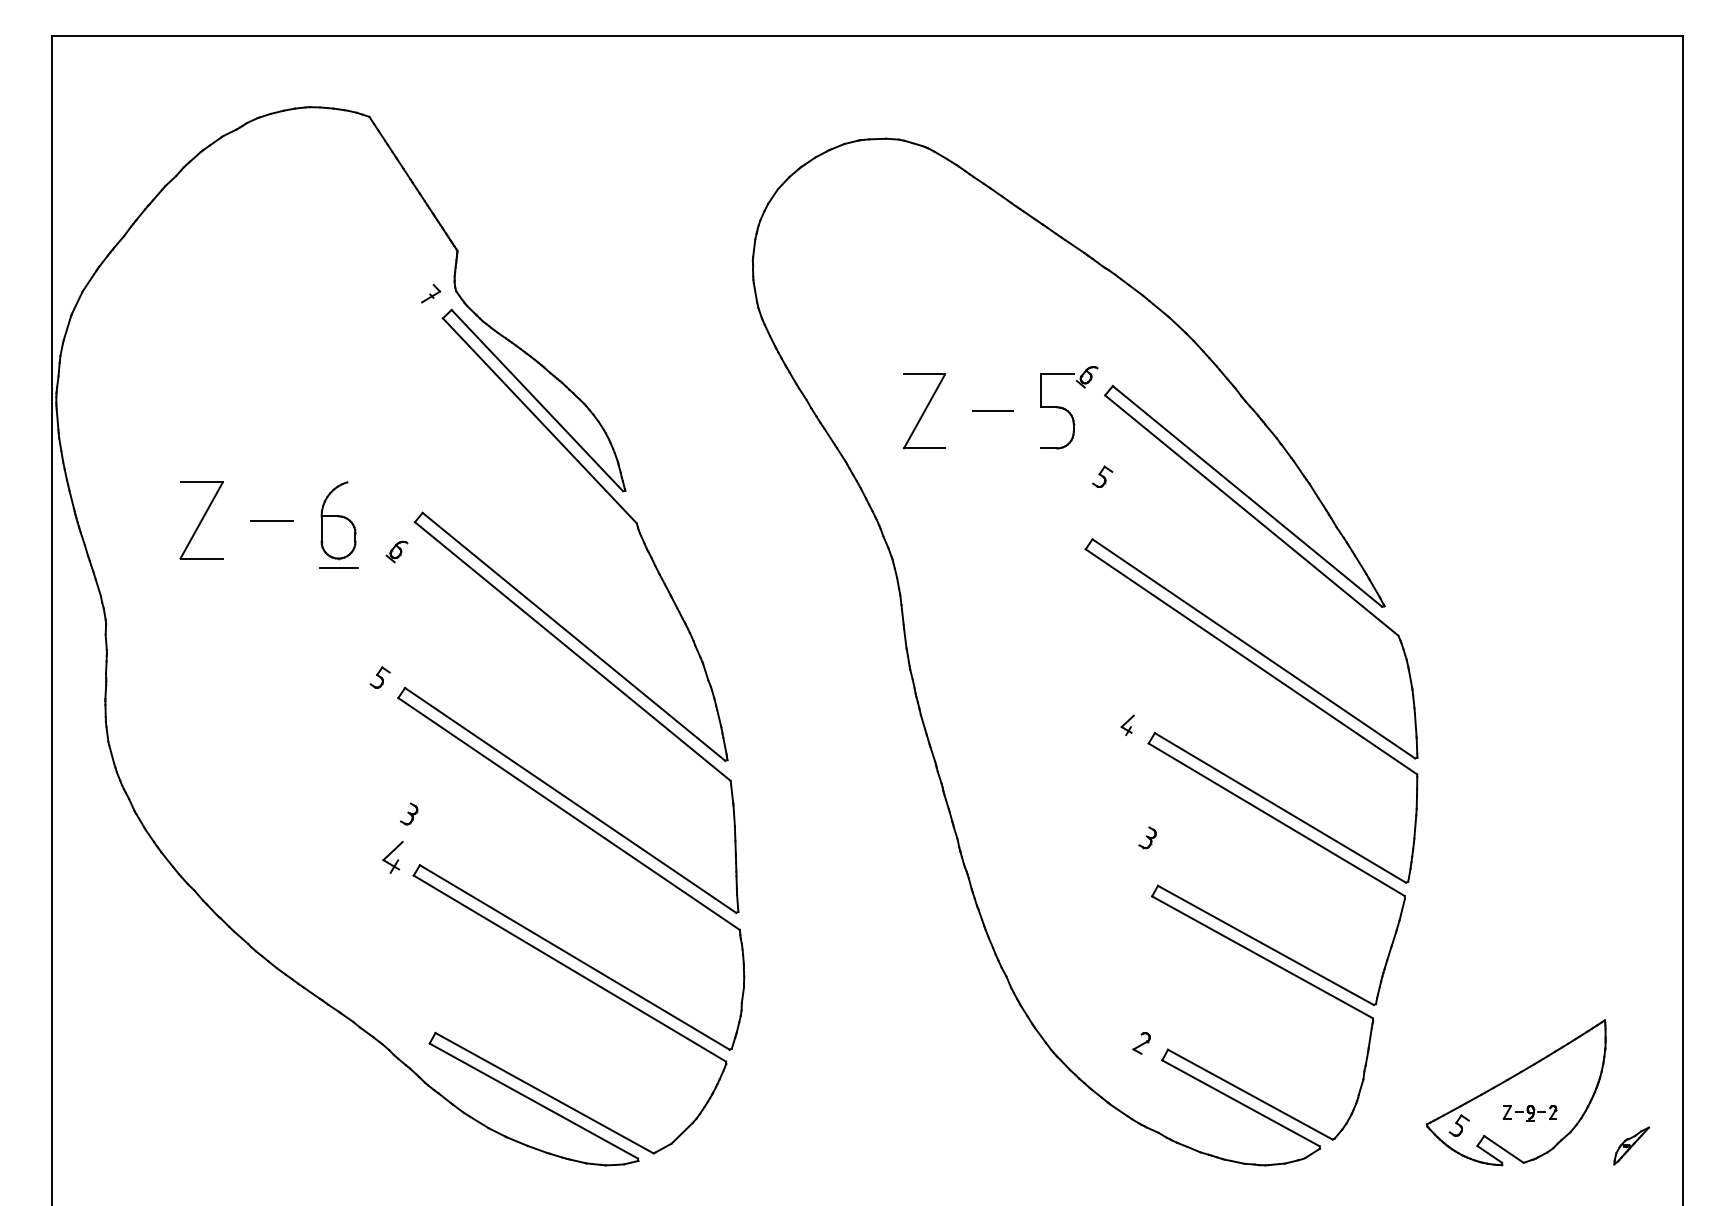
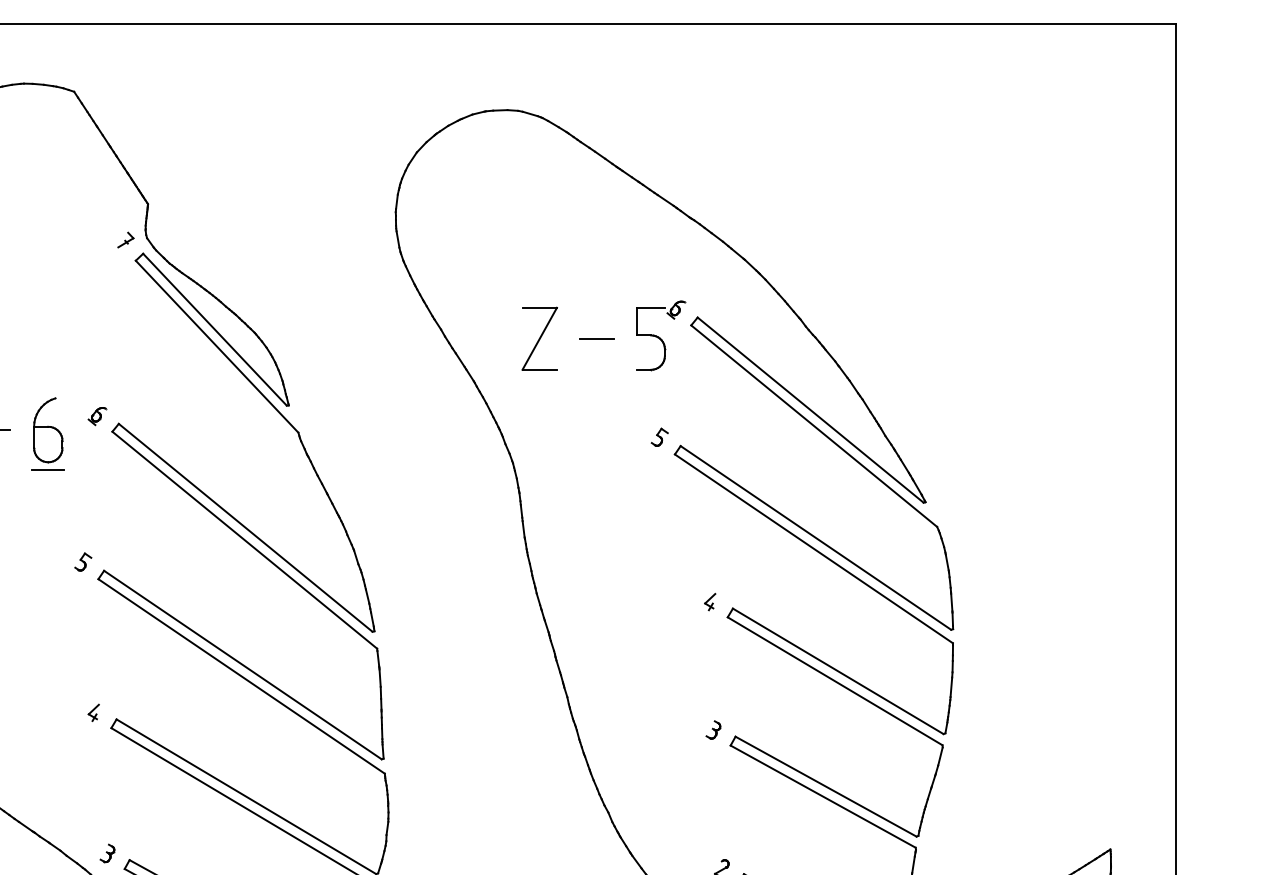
part: (1102, 476) -> (659, 437), moved
part: (396, 551) -> (96, 416), moved
part: (409, 813) -> (107, 853), moved
part: (1147, 837) -> (713, 729), moved
part: (392, 857) -> (93, 712), size x0.62

